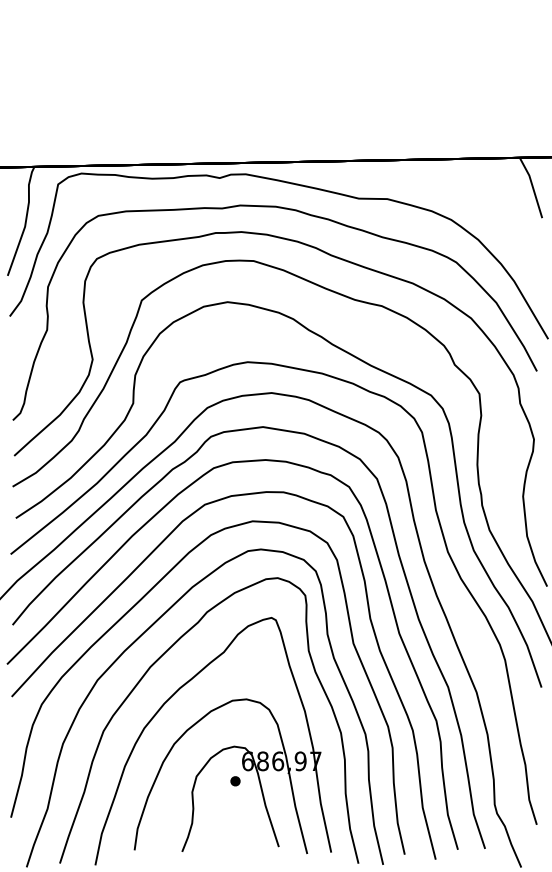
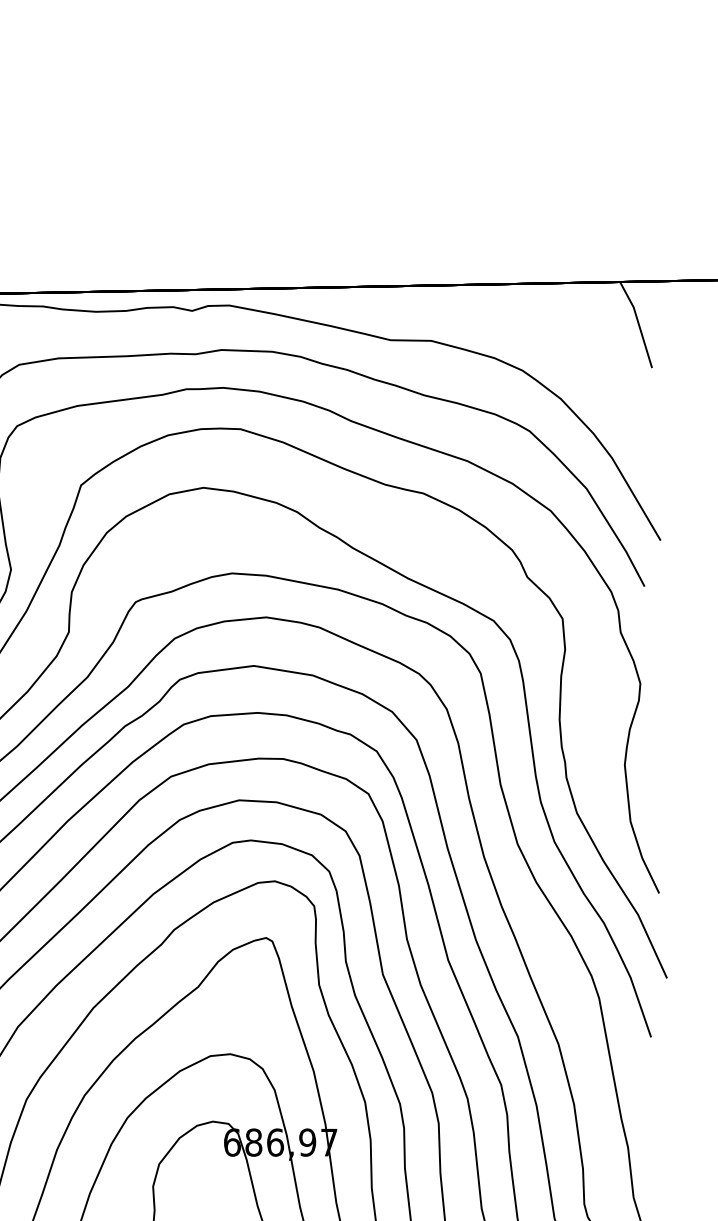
part: (235, 781) -> (214, 1171), removed

